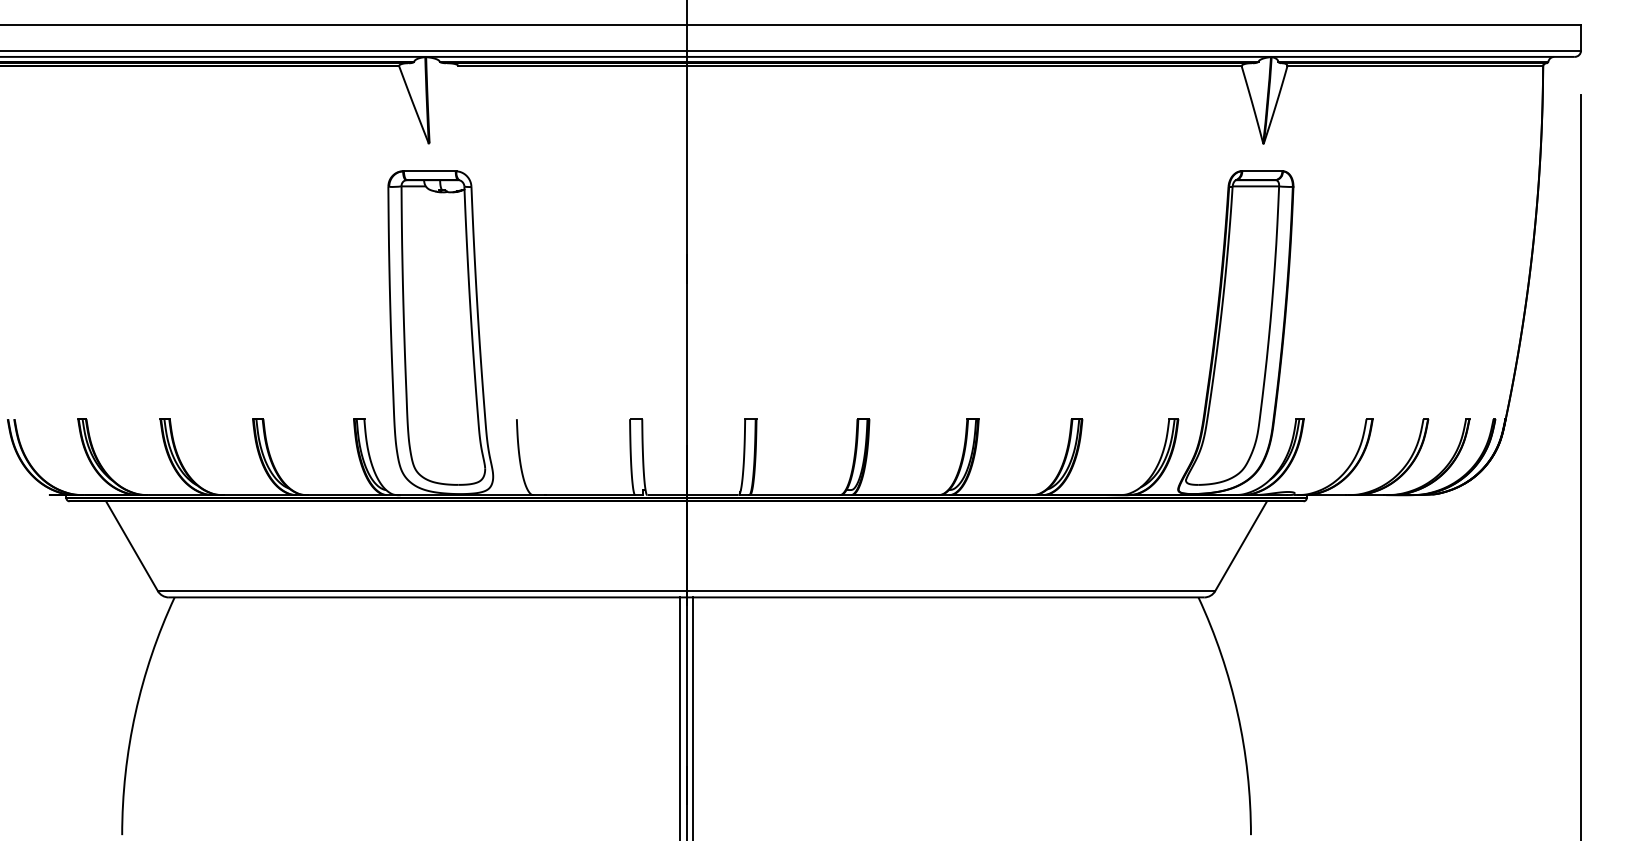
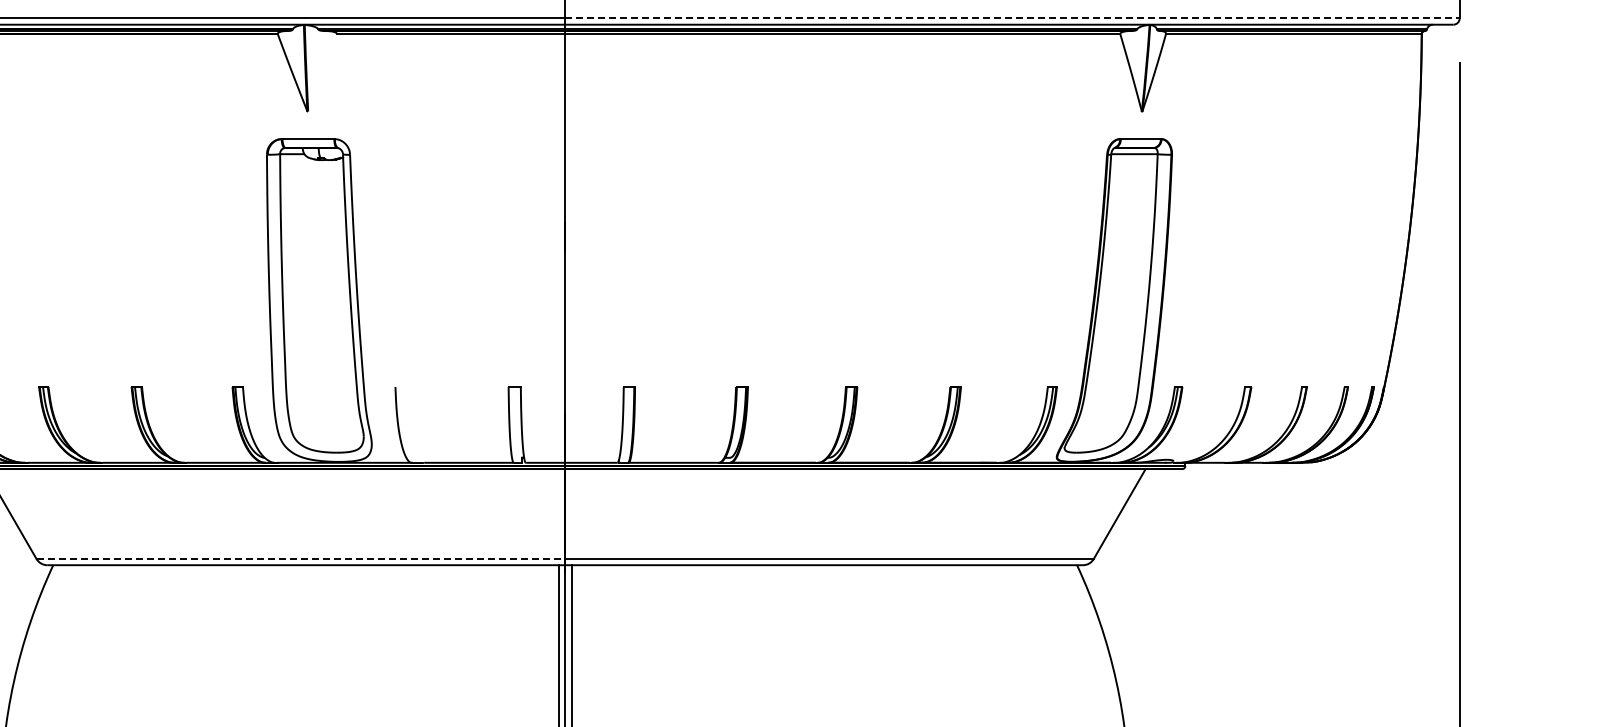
line: (1134, 50) -> (1013, 18), solid -> dashed
line: (422, 591) -> (301, 559), solid -> dashed

